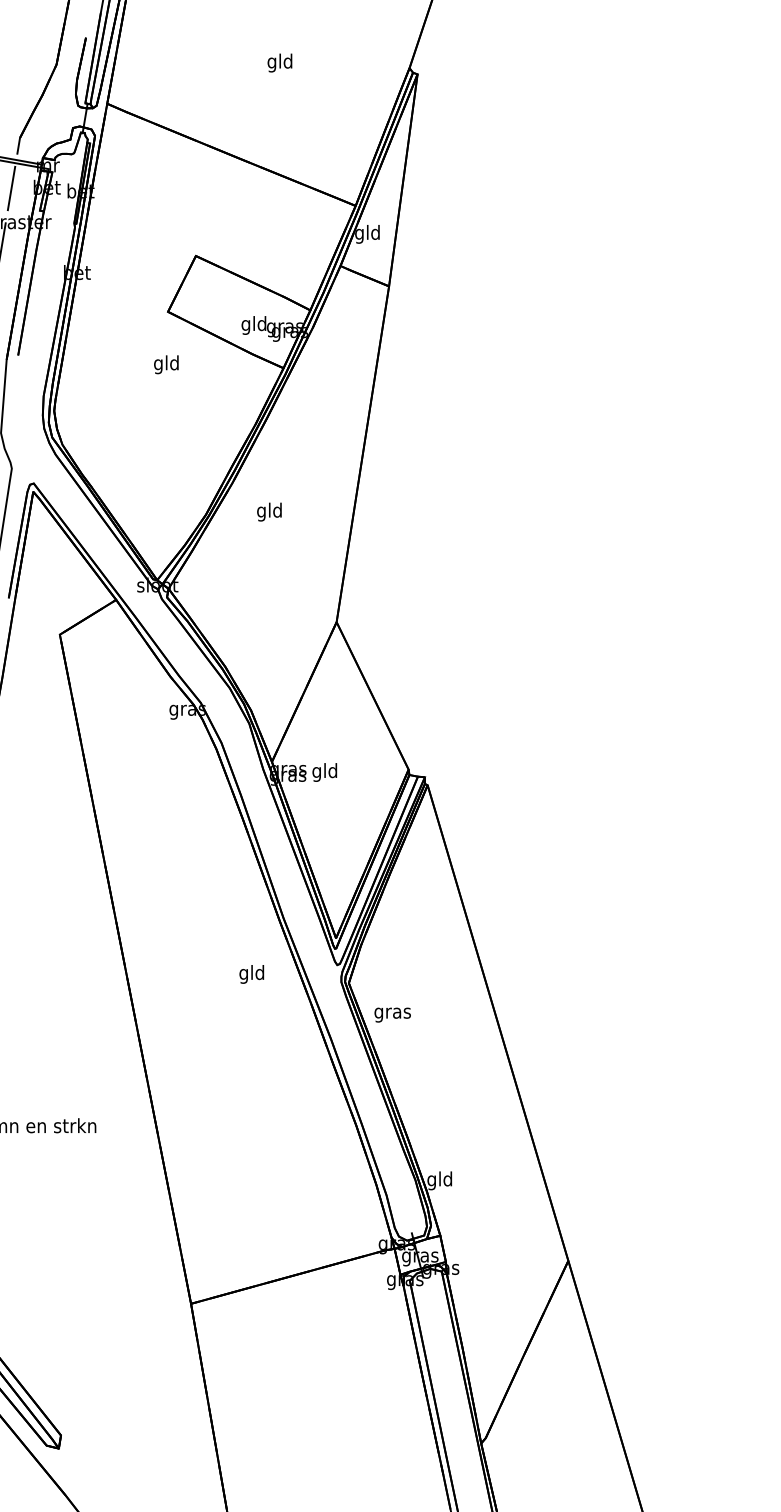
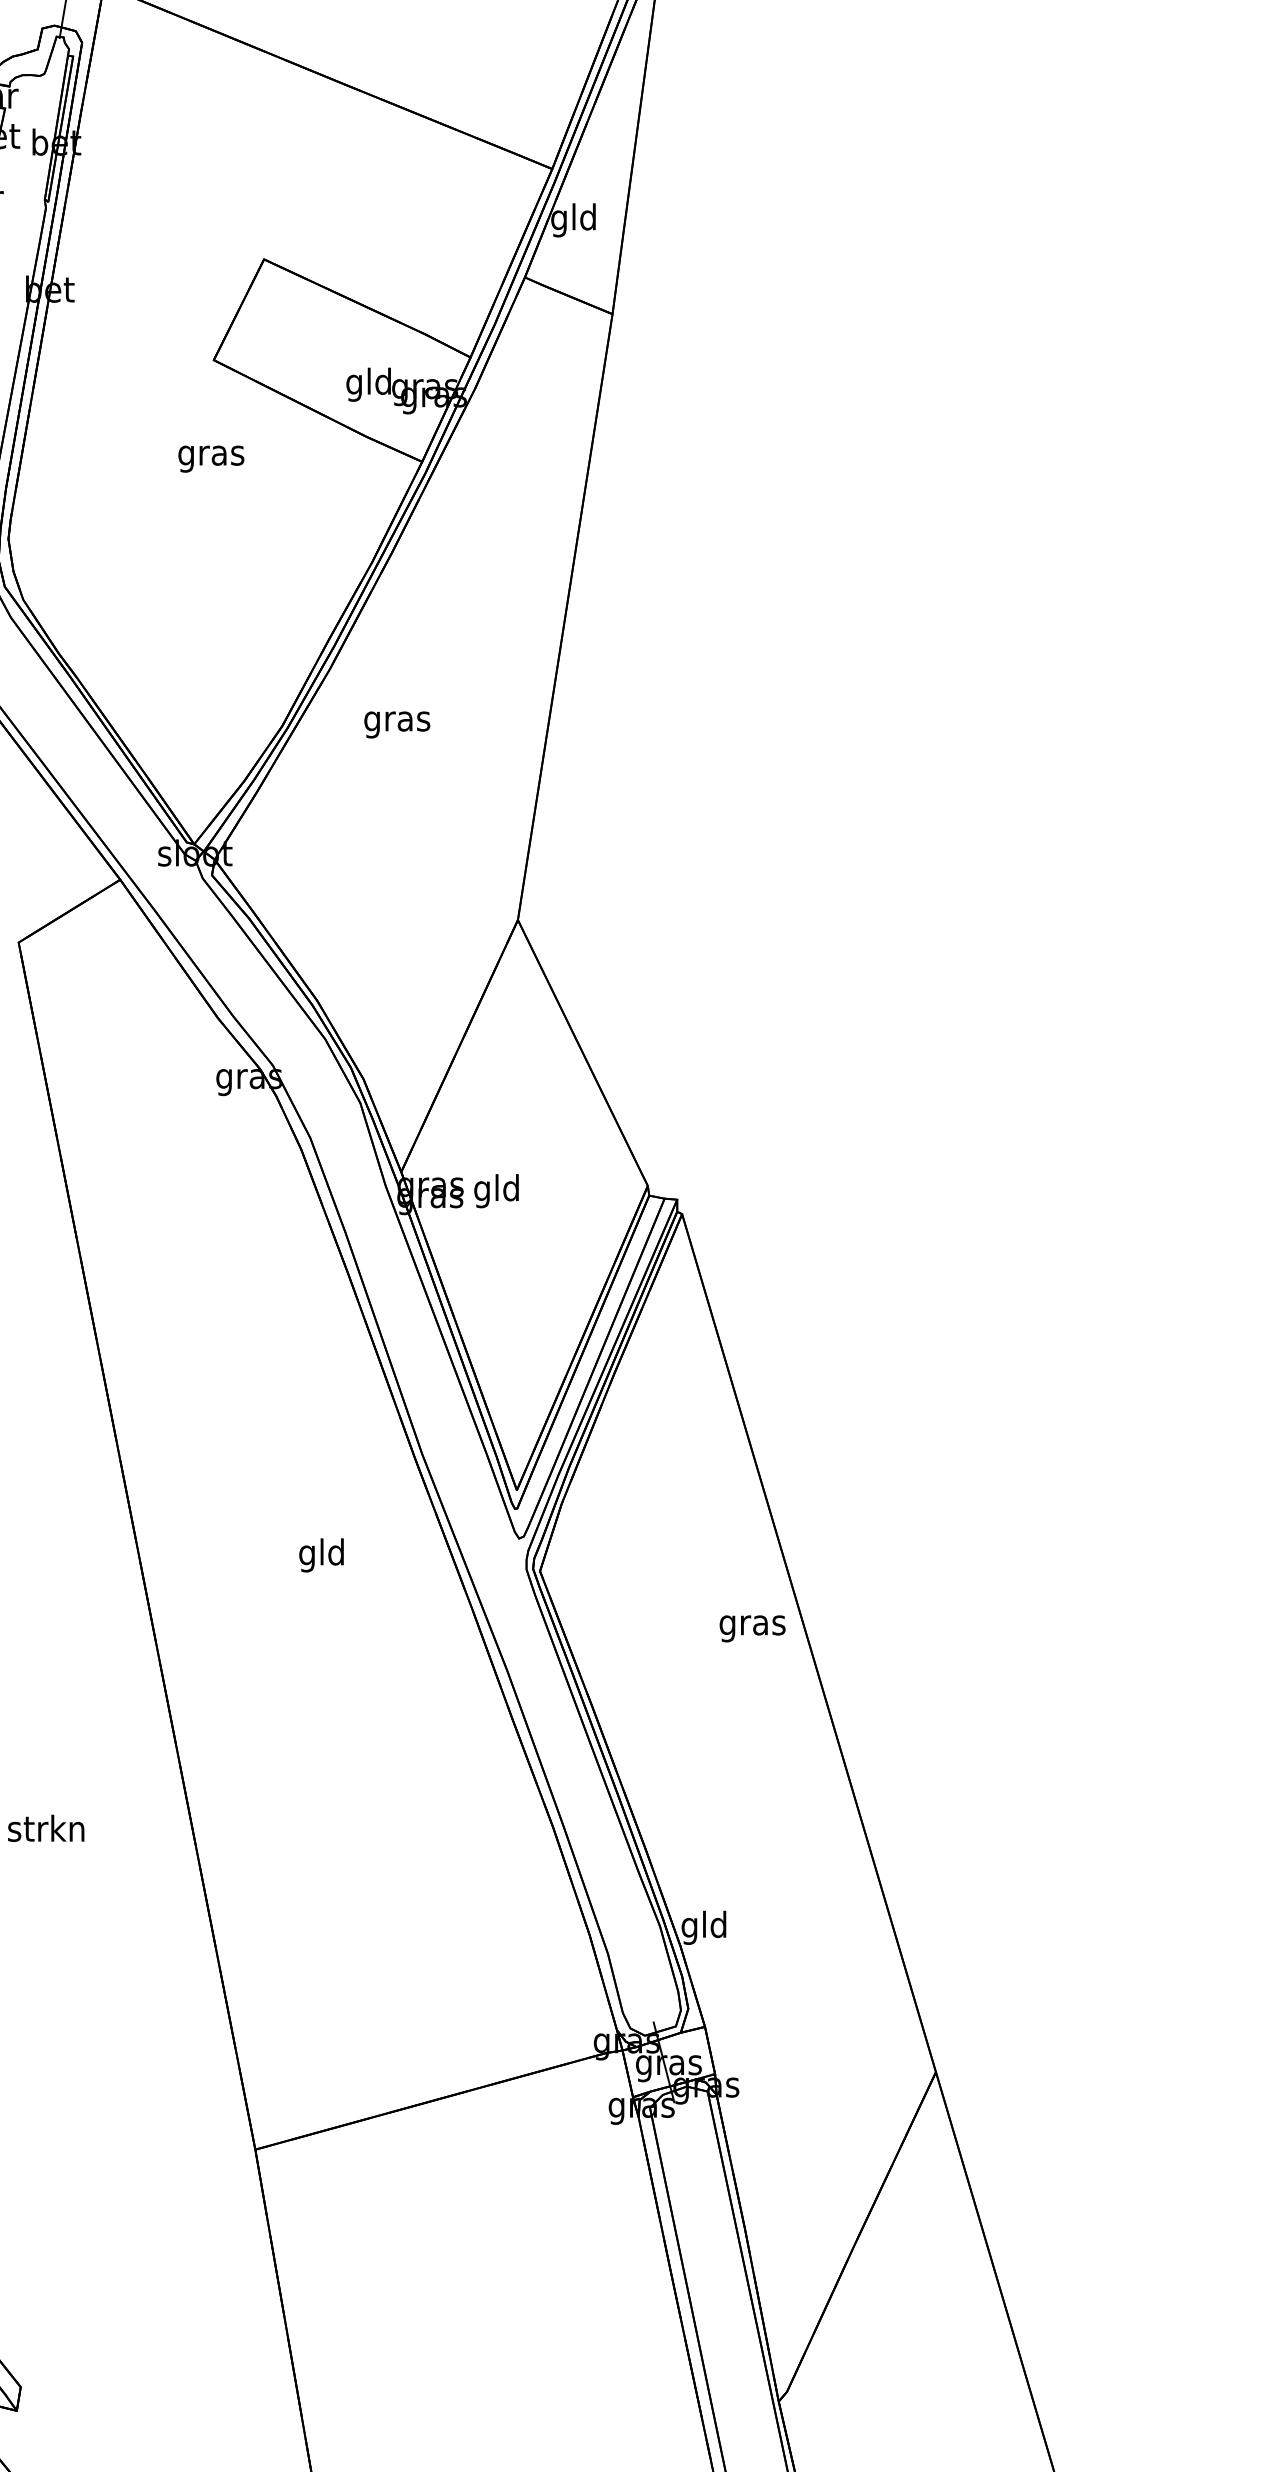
text: (166, 364) -> (211, 455), gld -> gras
text: (269, 511) -> (396, 720), gld -> gras
text: (251, 974) -> (321, 1555), moved
text: (392, 1014) -> (752, 1627), moved

